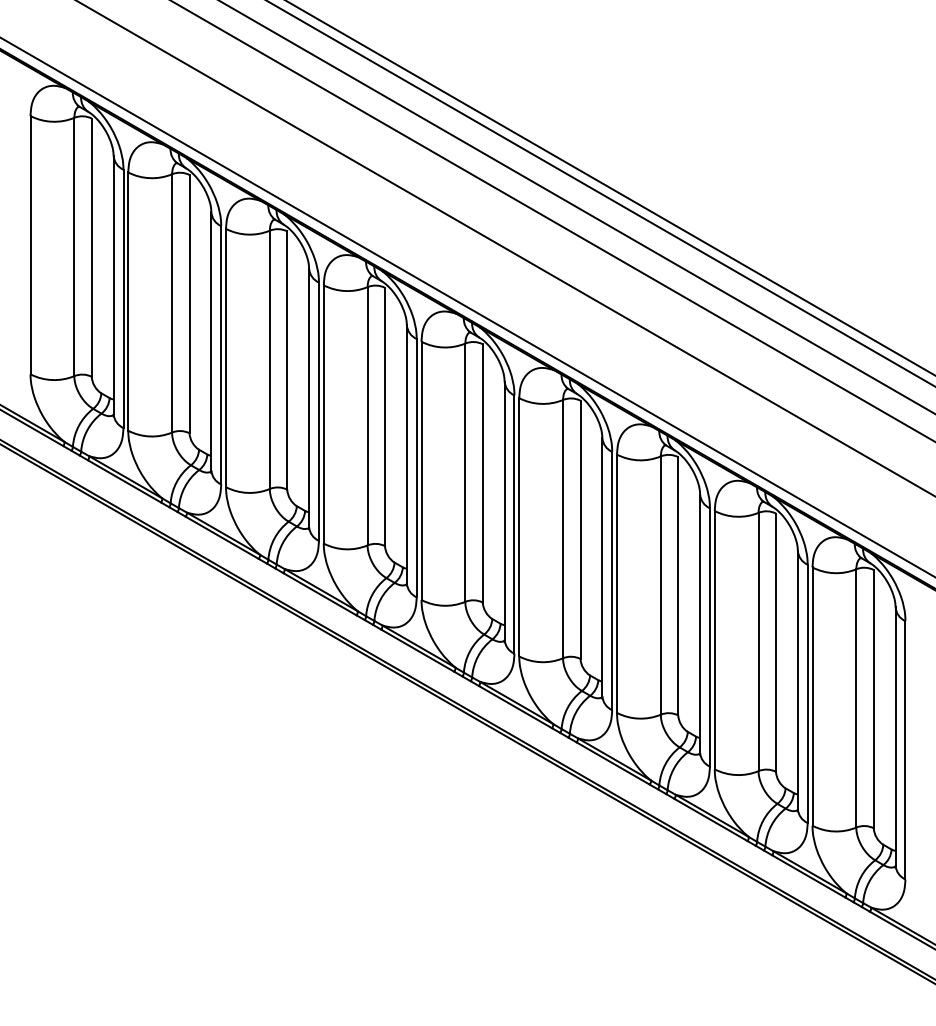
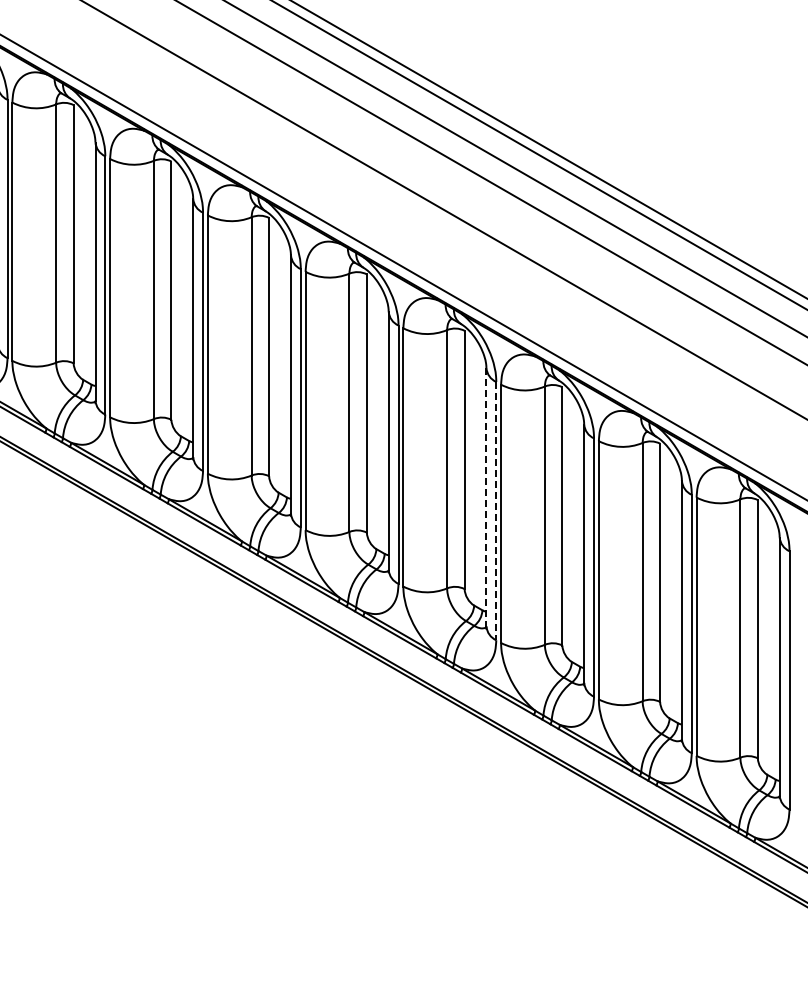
line: (602, 567) -> (486, 497), solid -> dashed
line: (612, 581) -> (496, 511), solid -> dashed

